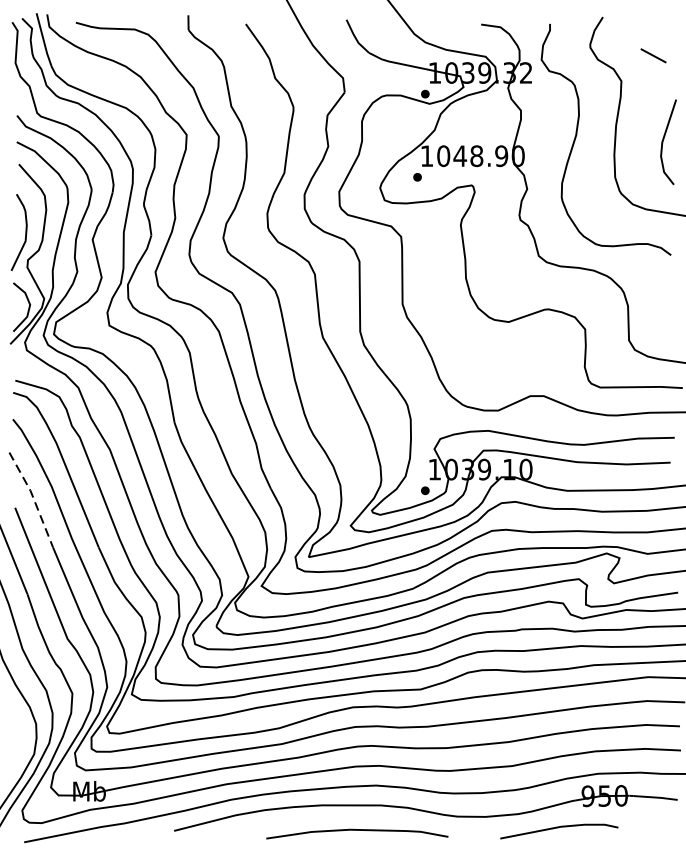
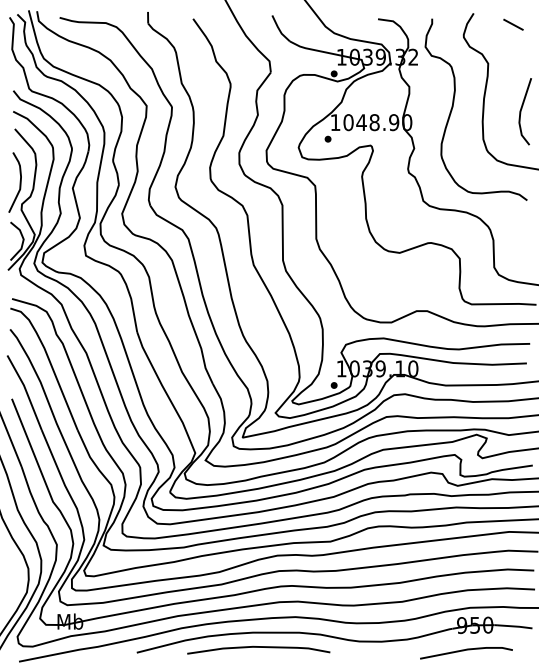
line: (653, 55) -> (513, 24), moved
line: (33, 498) -> (26, 391), dashed -> solid
line: (559, 828) -> (466, 650), moved
curve: (357, 830) -> (258, 647), moved

